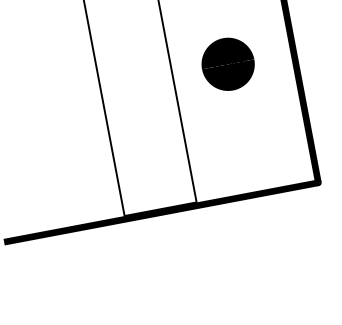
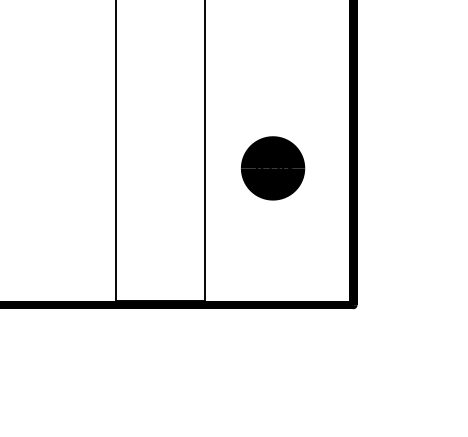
part: (228, 64) -> (273, 168), moved

